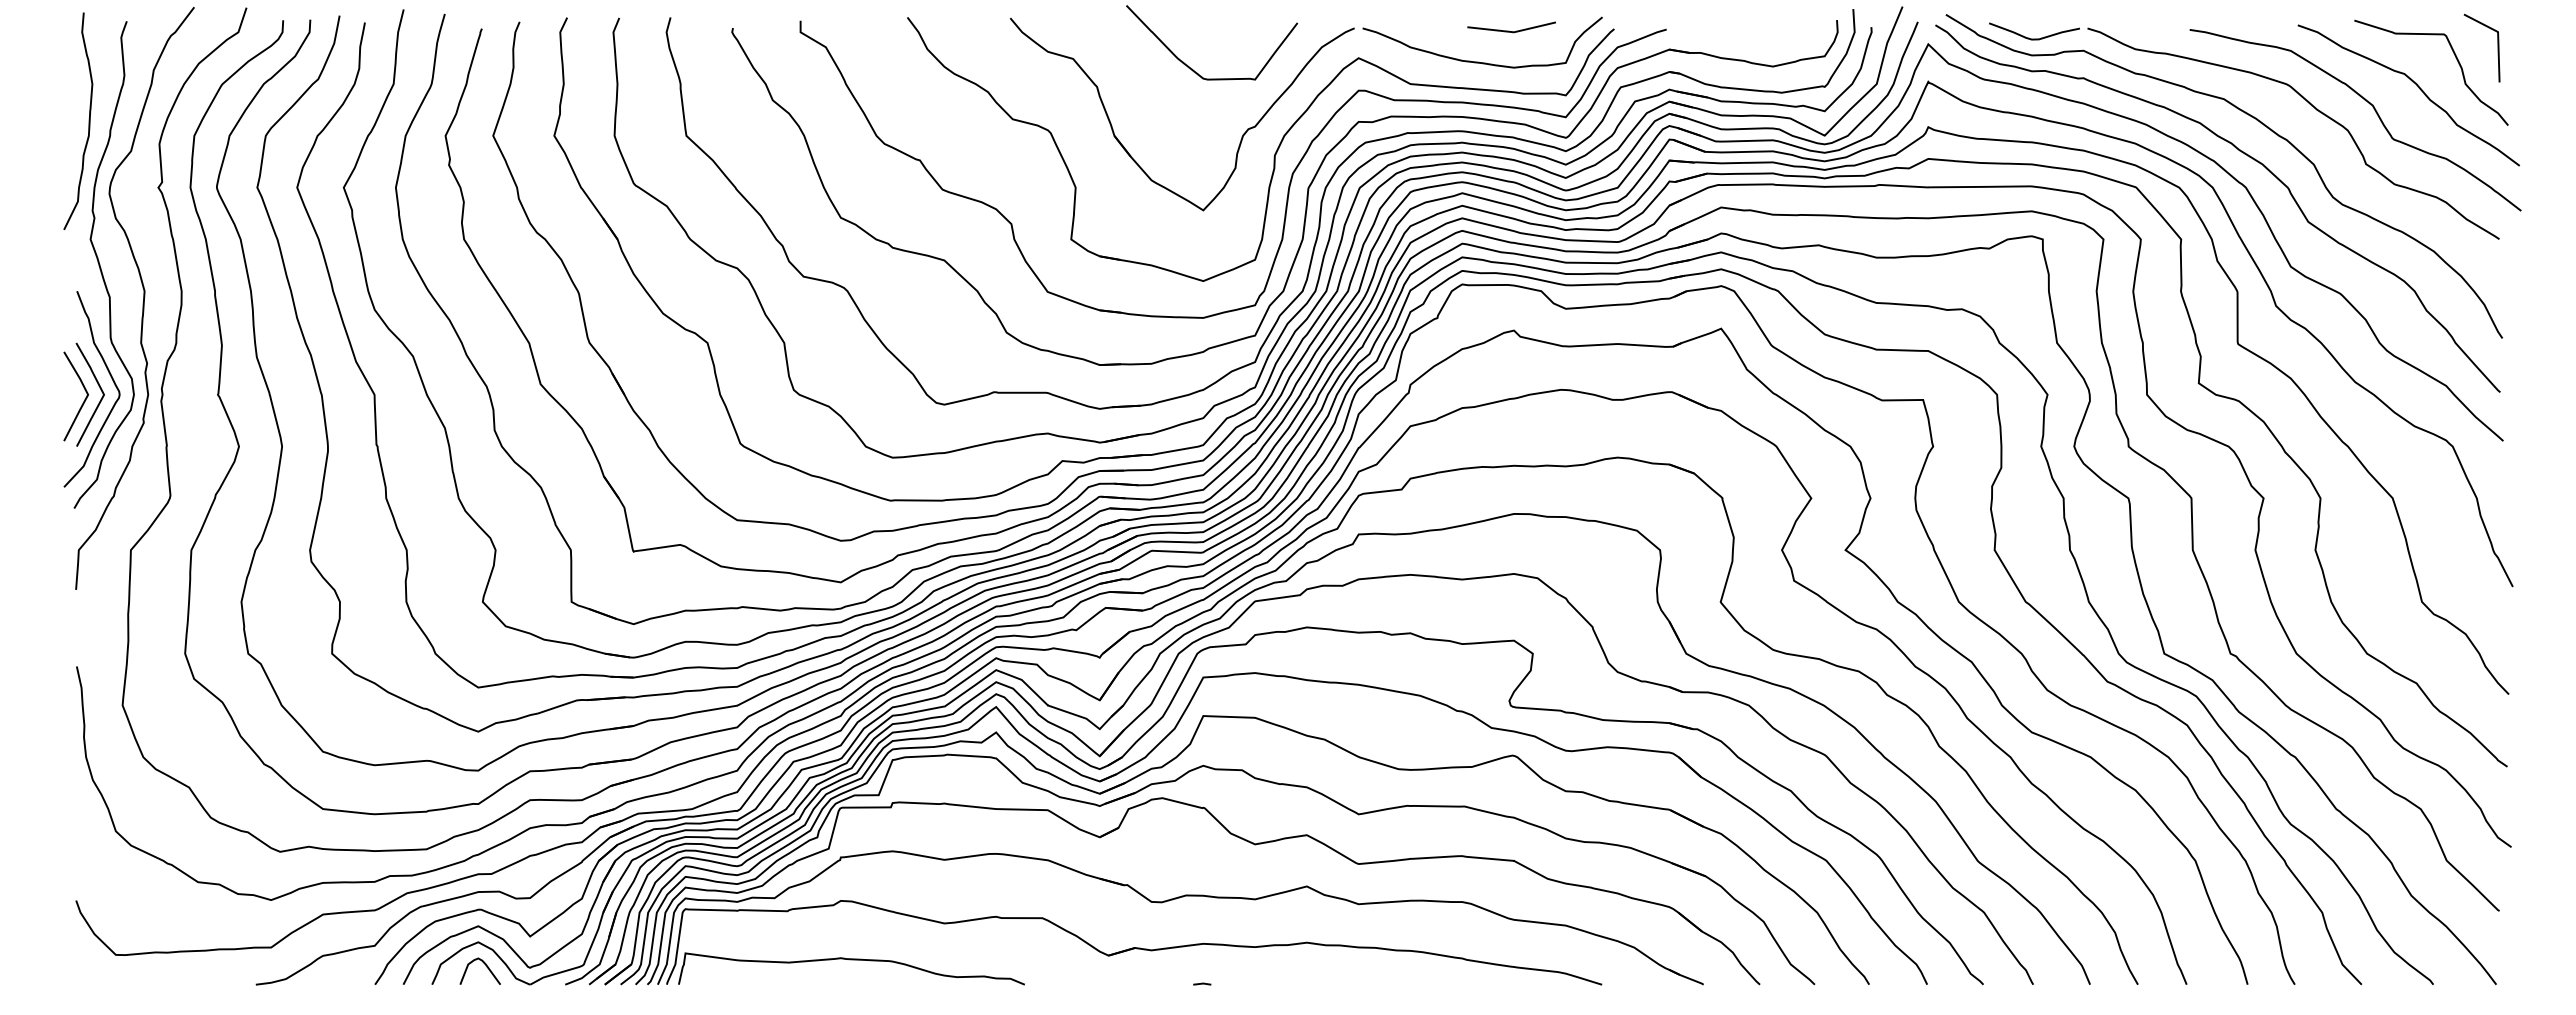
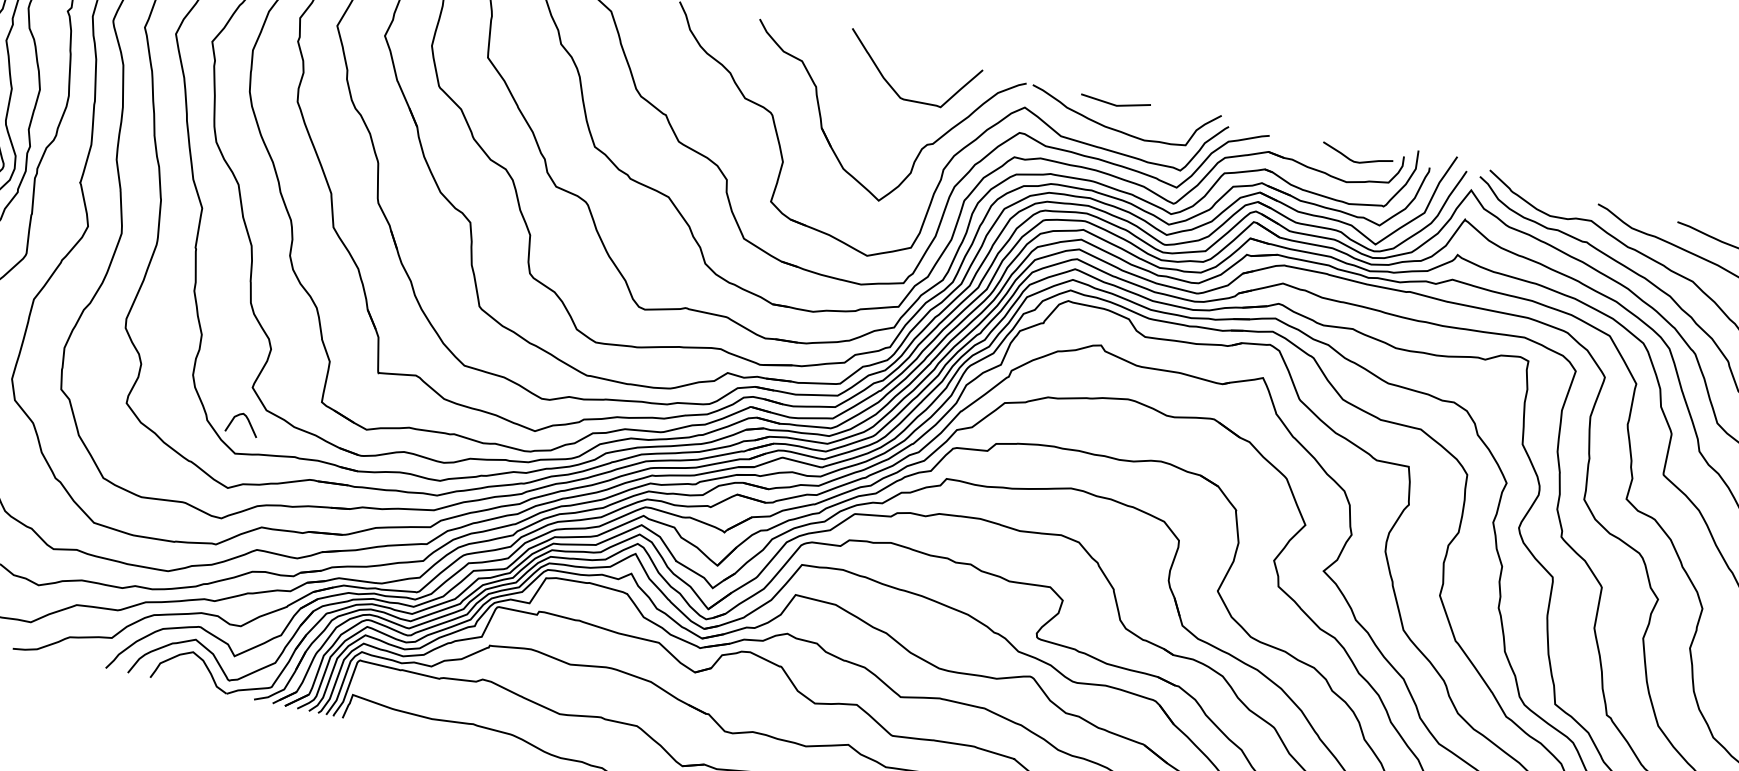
line: (1509, 30) -> (1113, 103), moved
curve: (2034, 38) -> (1356, 161), moved
curve: (486, 967) -> (248, 422), moved

